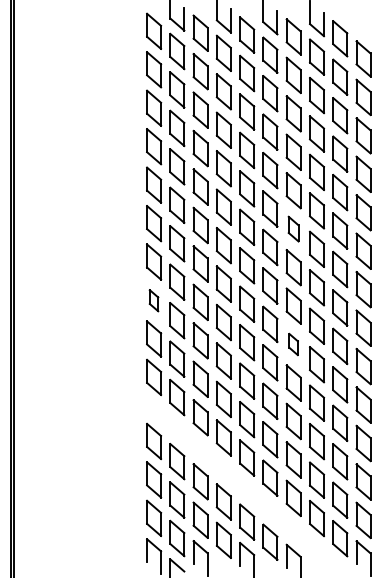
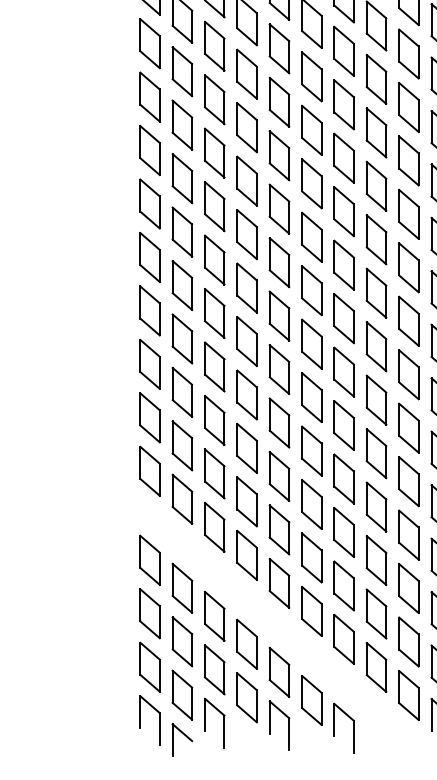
part: (293, 228) -> (343, 264), size x1.43
part: (153, 300) -> (149, 364), size x1.67
part: (293, 344) -> (343, 425), size x1.67

